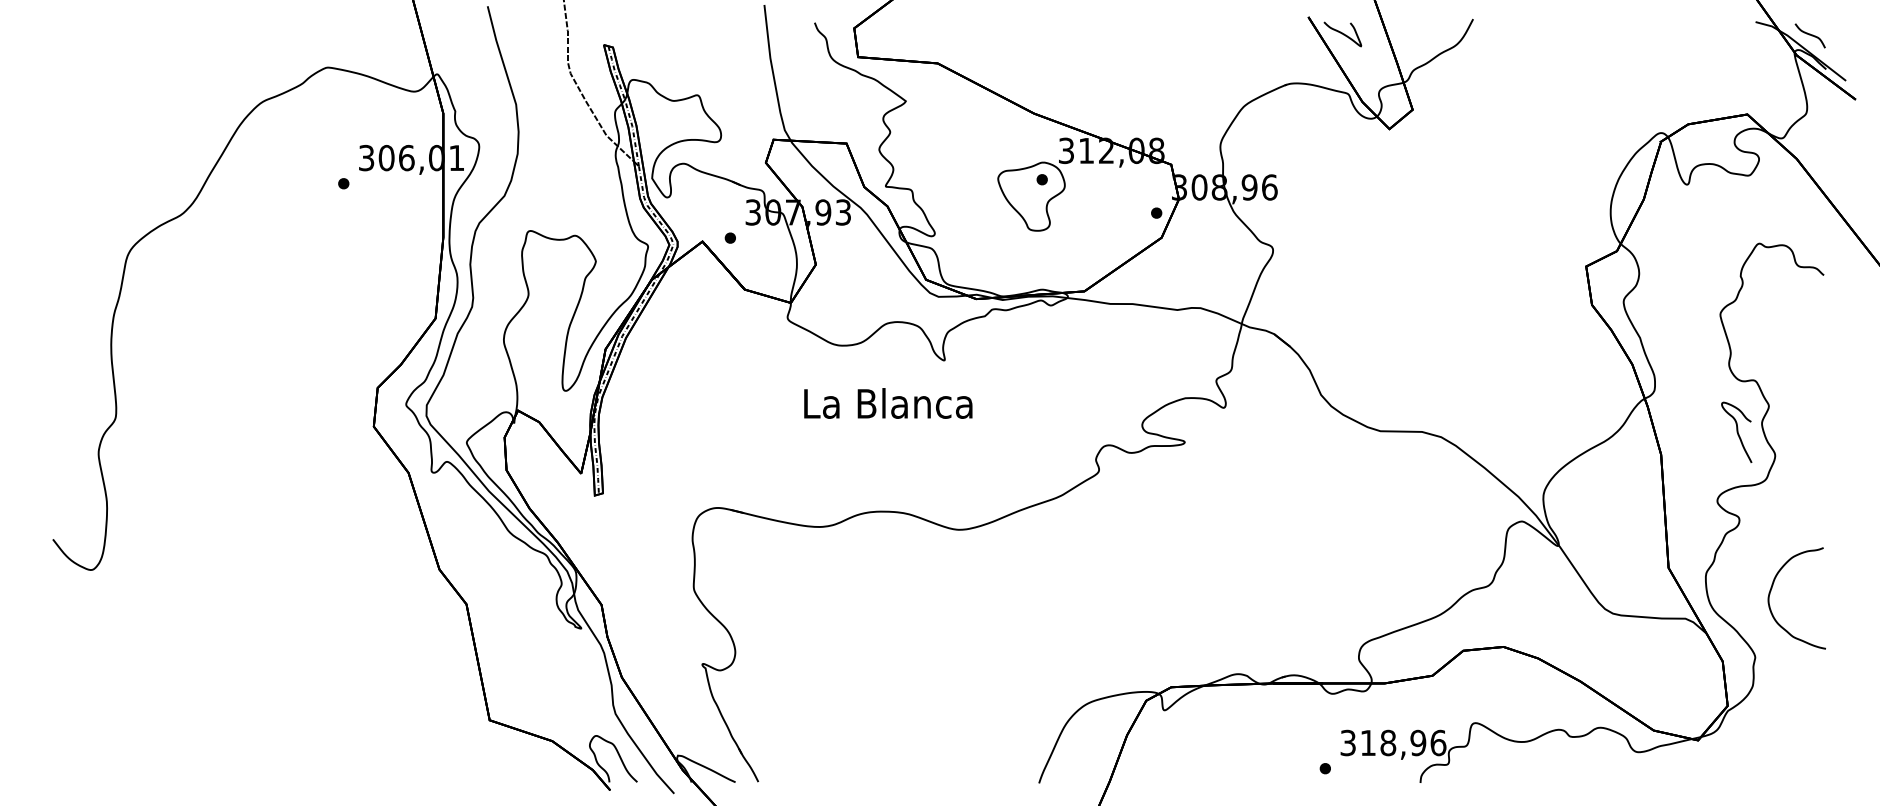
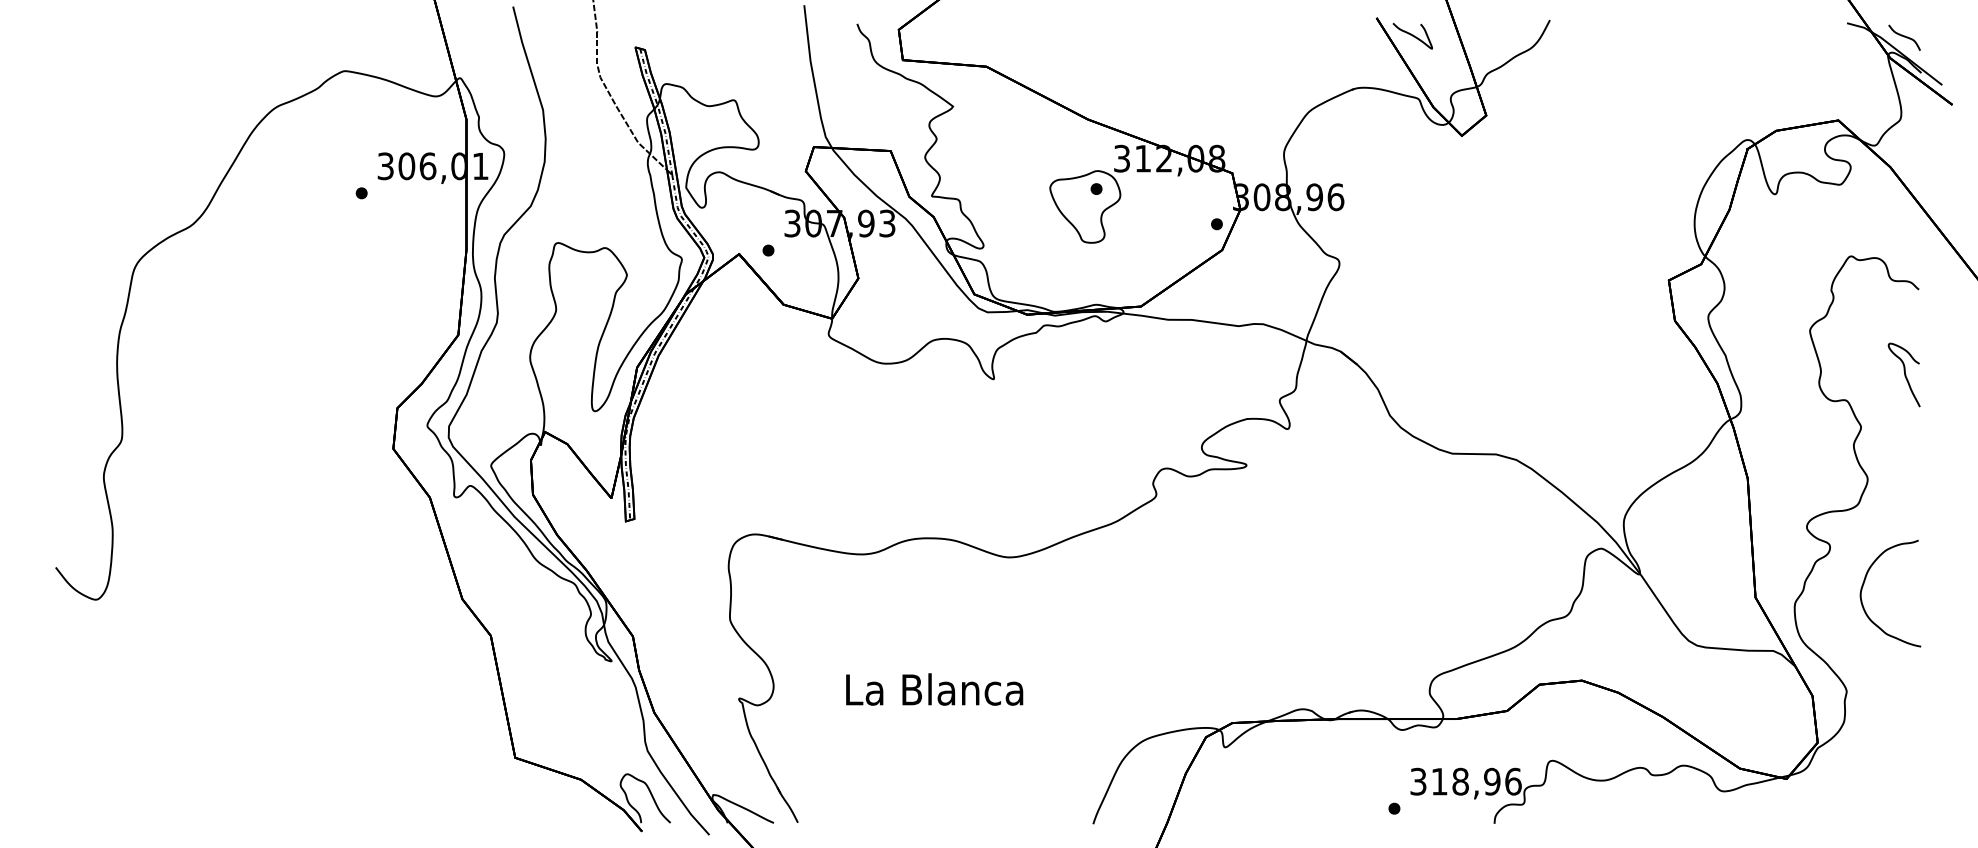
text: (888, 403) -> (934, 689), moved
curve: (1736, 431) -> (1904, 374), moved
curve: (1772, 589) -> (1864, 584), moved

